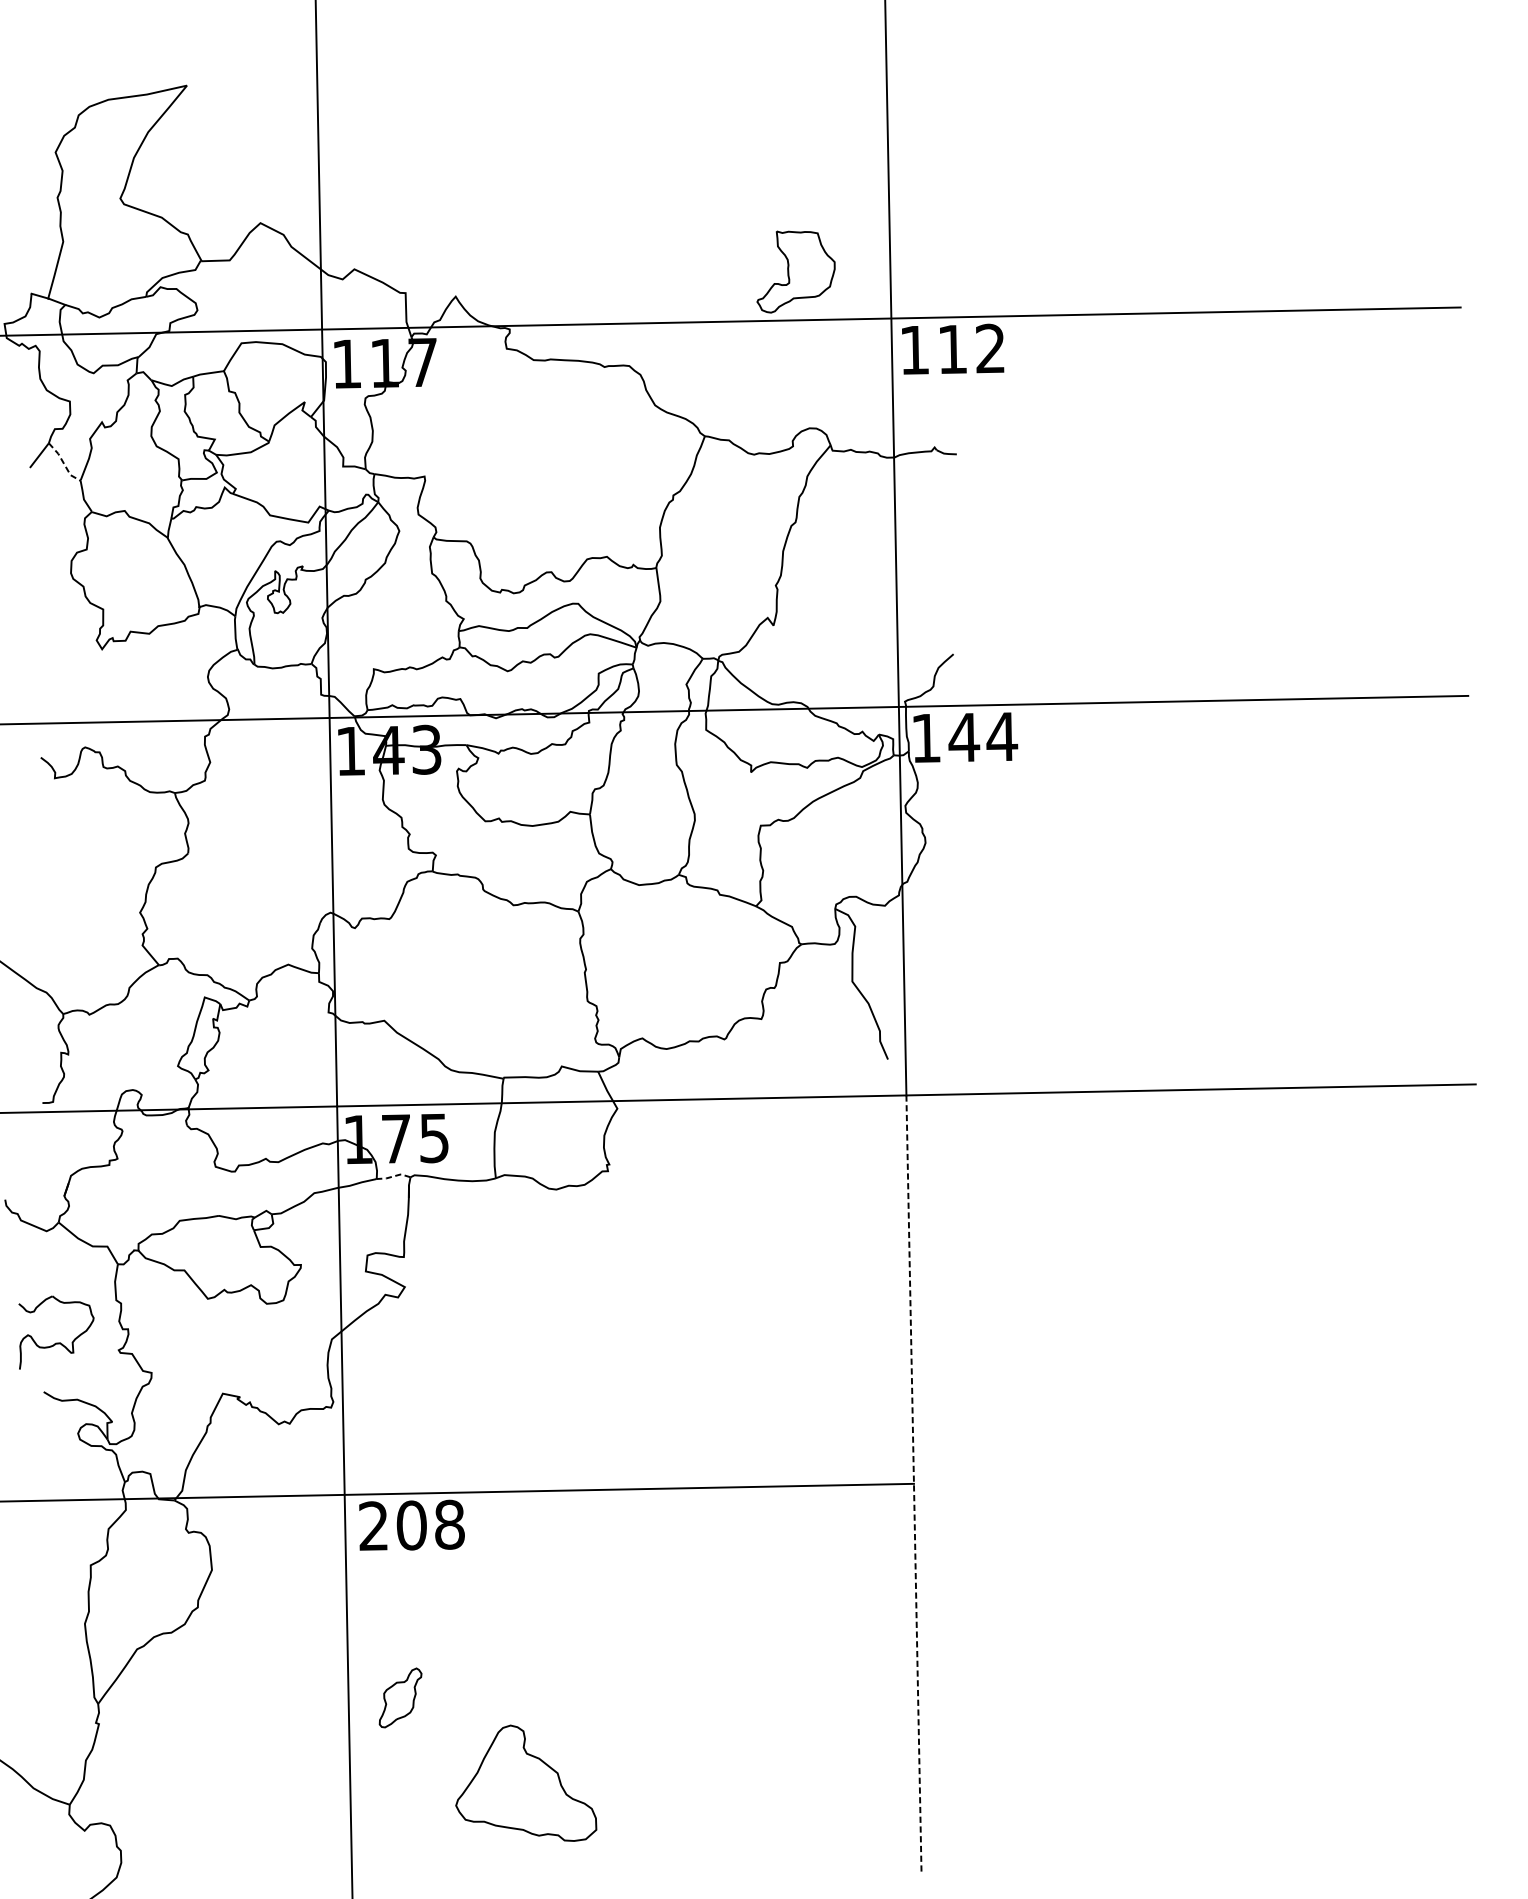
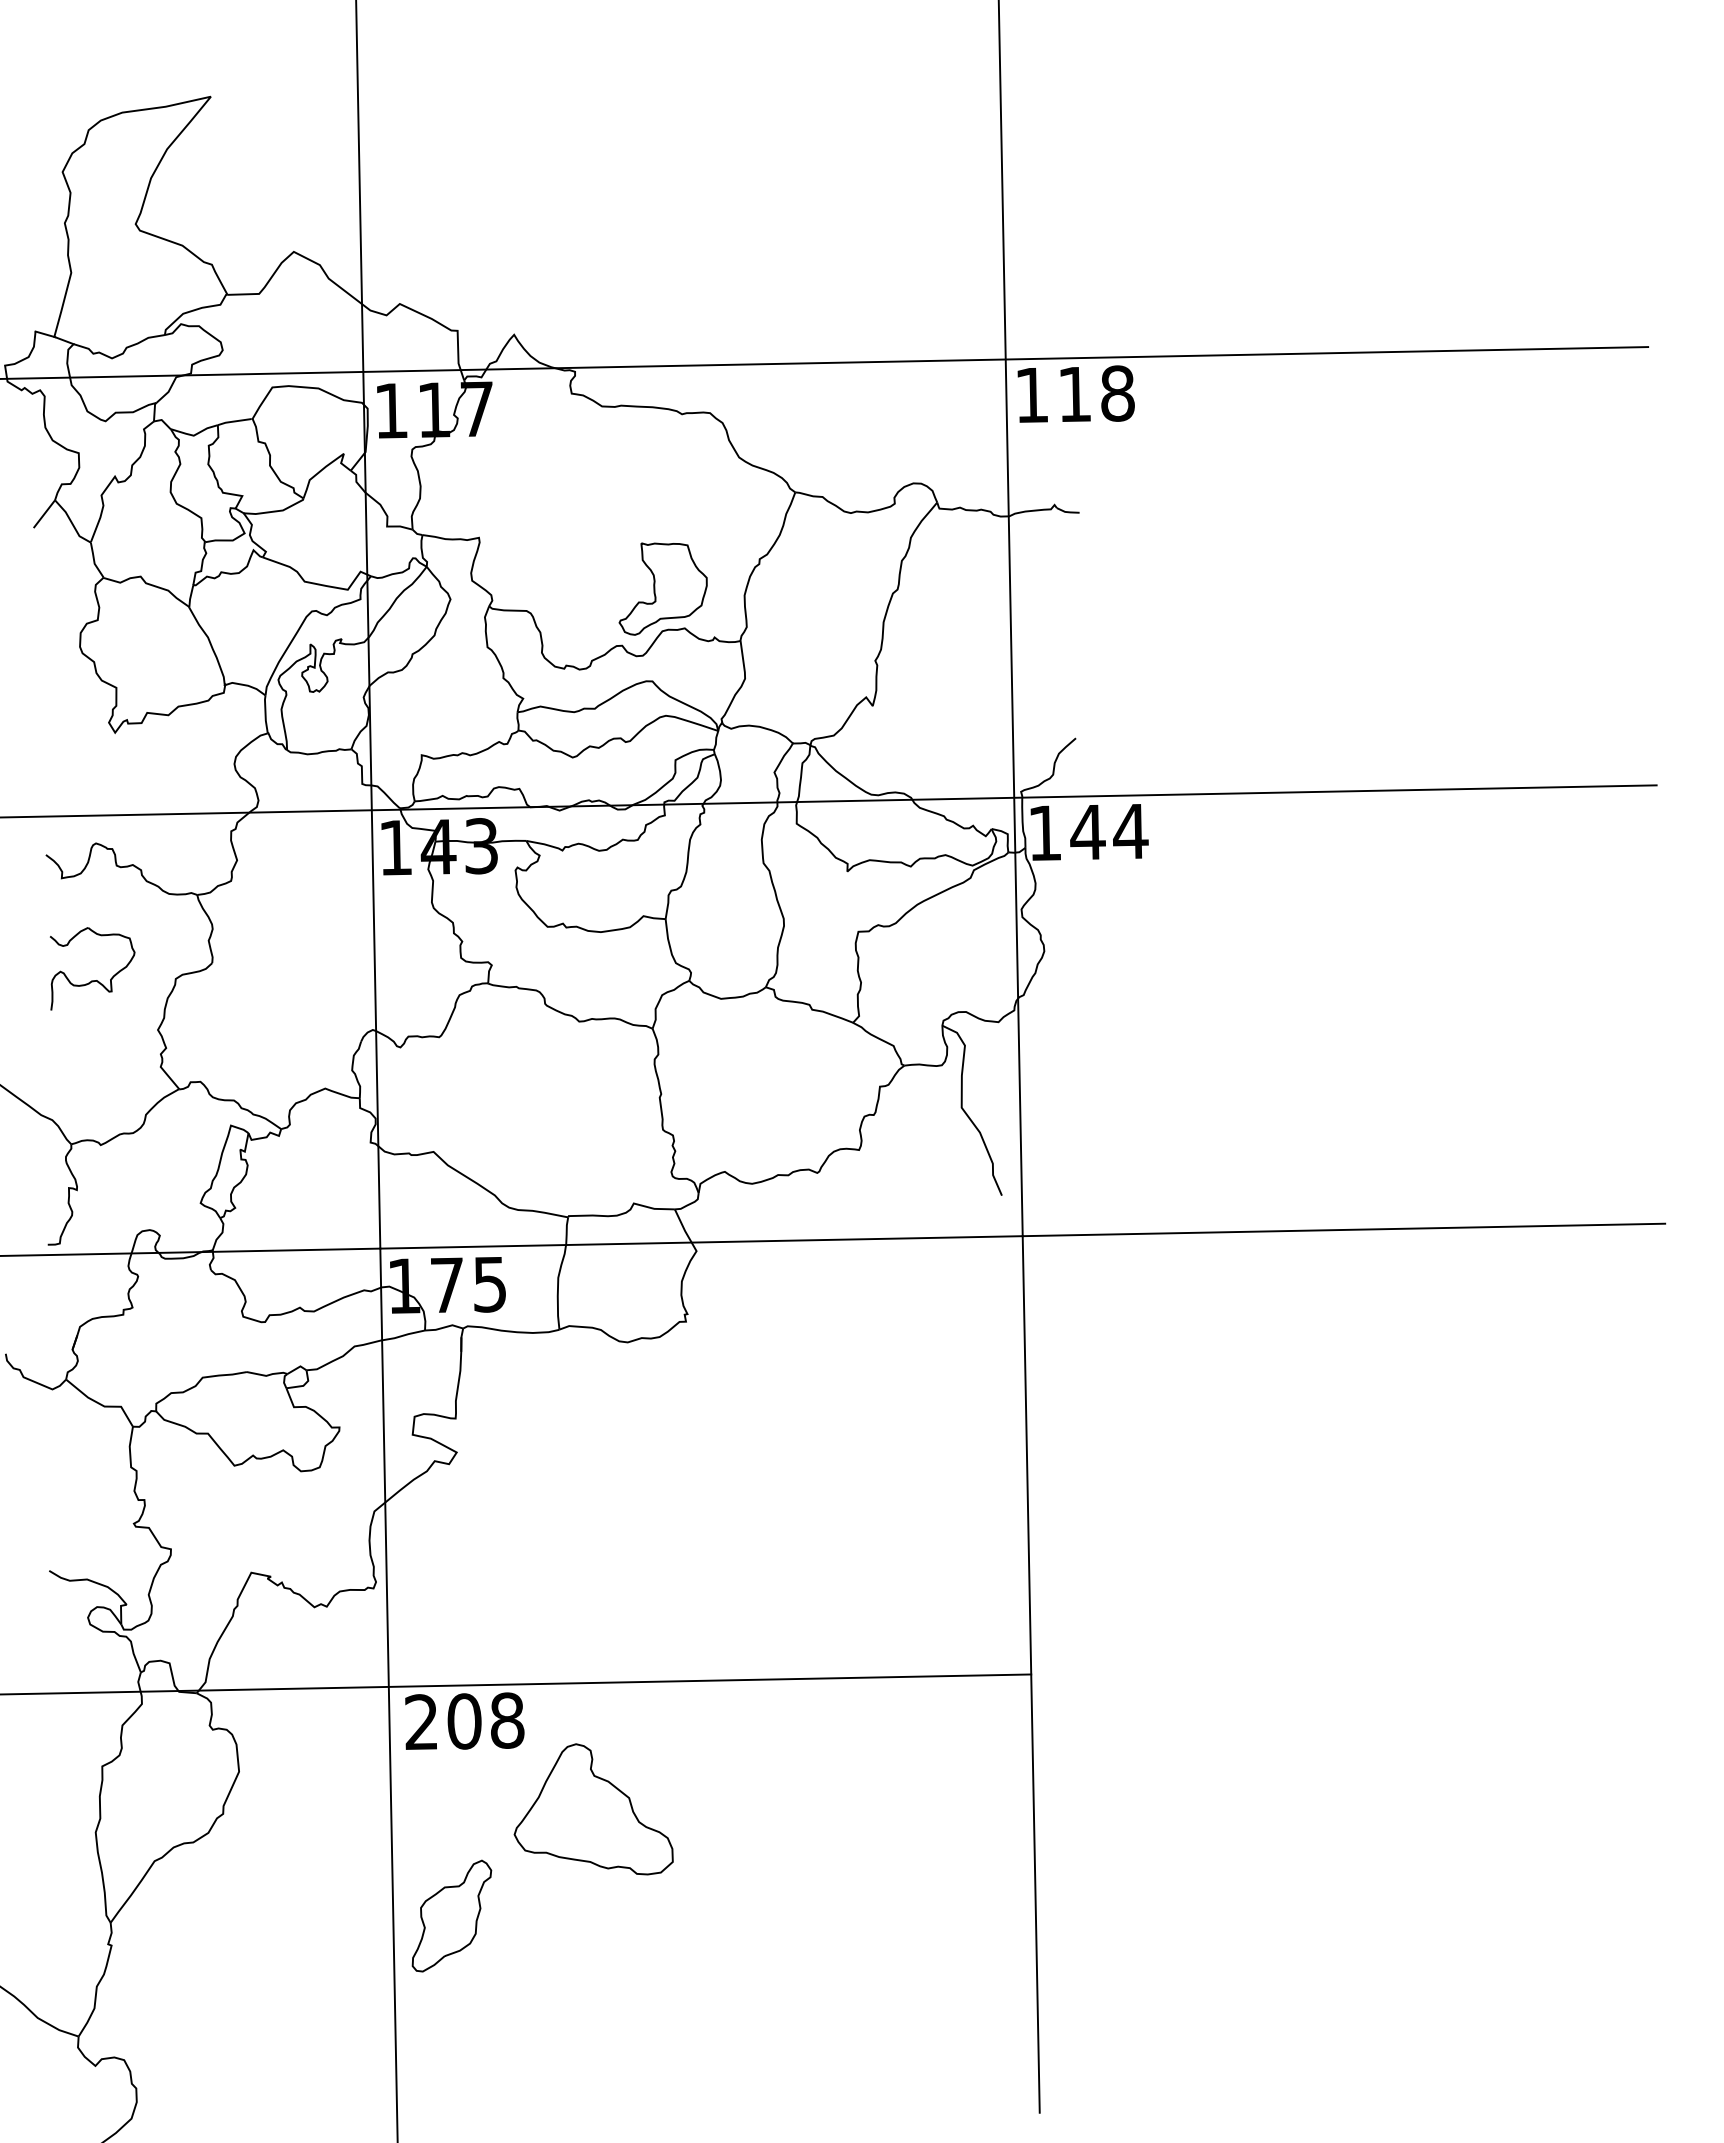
part: (795, 271) -> (662, 588), moved
text: (990, 348) -> (1117, 393), 112 -> 118
line: (64, 463) -> (72, 523), dashed -> solid
line: (394, 1176) -> (444, 1327), dashed -> solid
part: (56, 1342) -> (92, 980), moved
line: (914, 1483) -> (1031, 1674), dashed -> solid
part: (400, 1697) -> (451, 1915), size x1.67
part: (526, 1783) -> (593, 1809), moved

